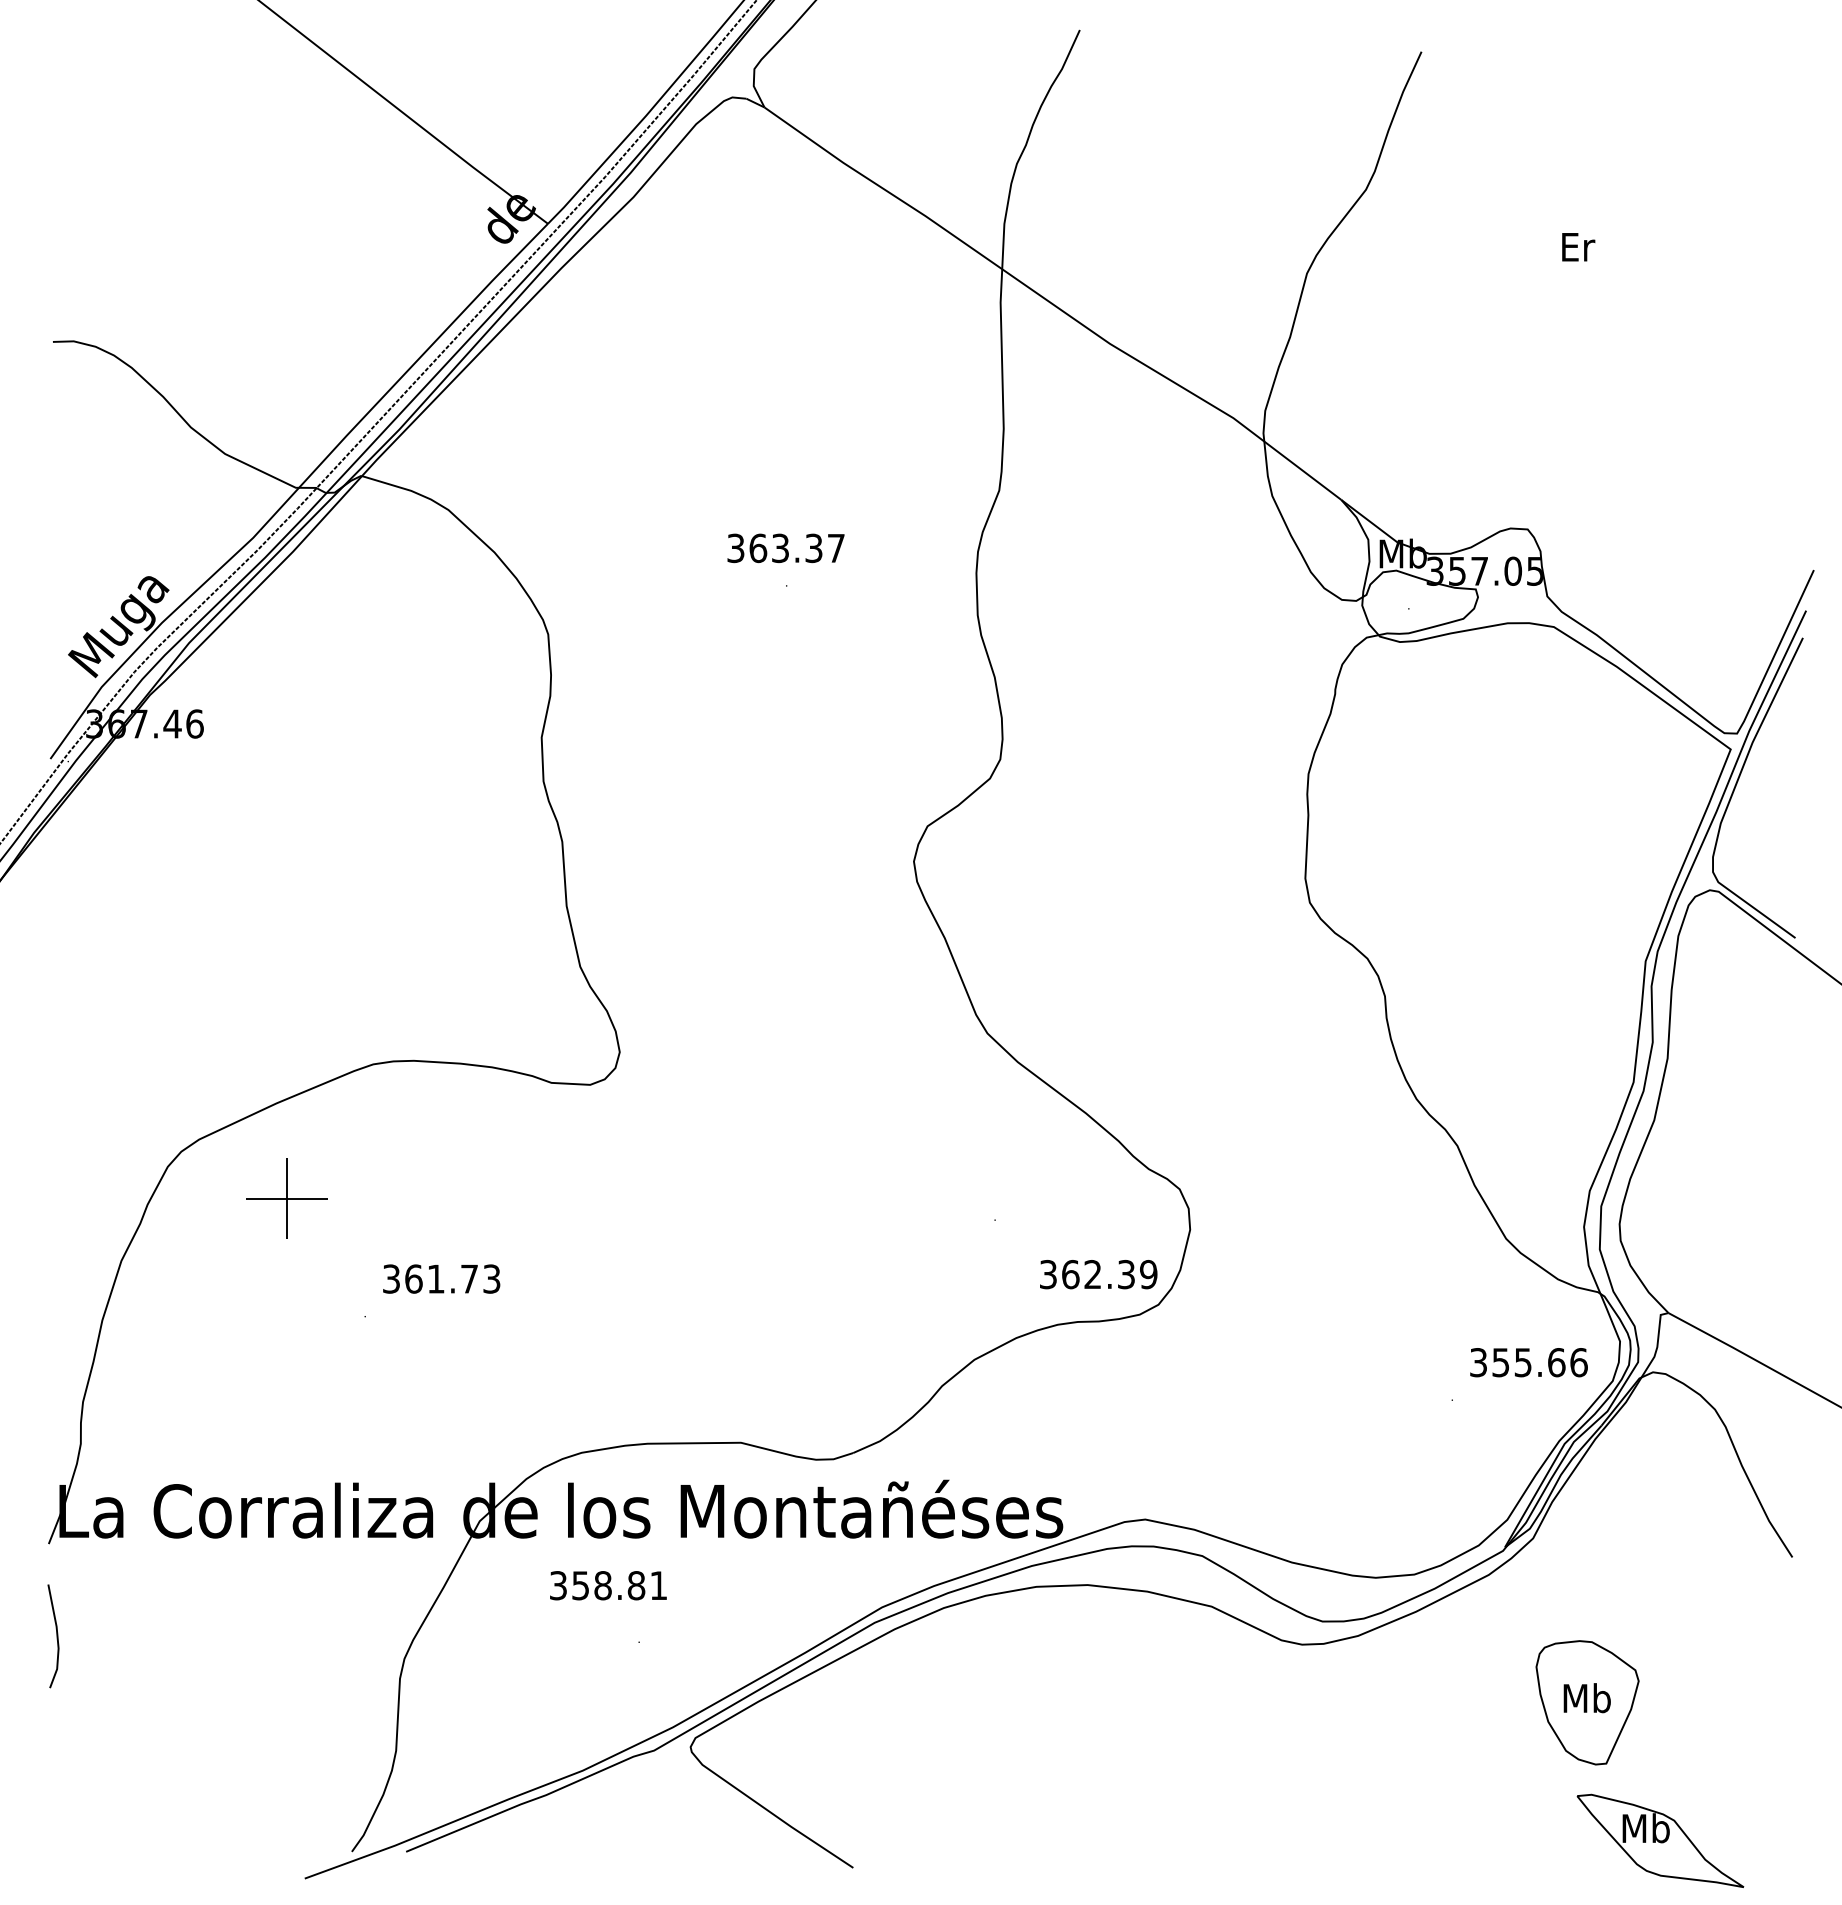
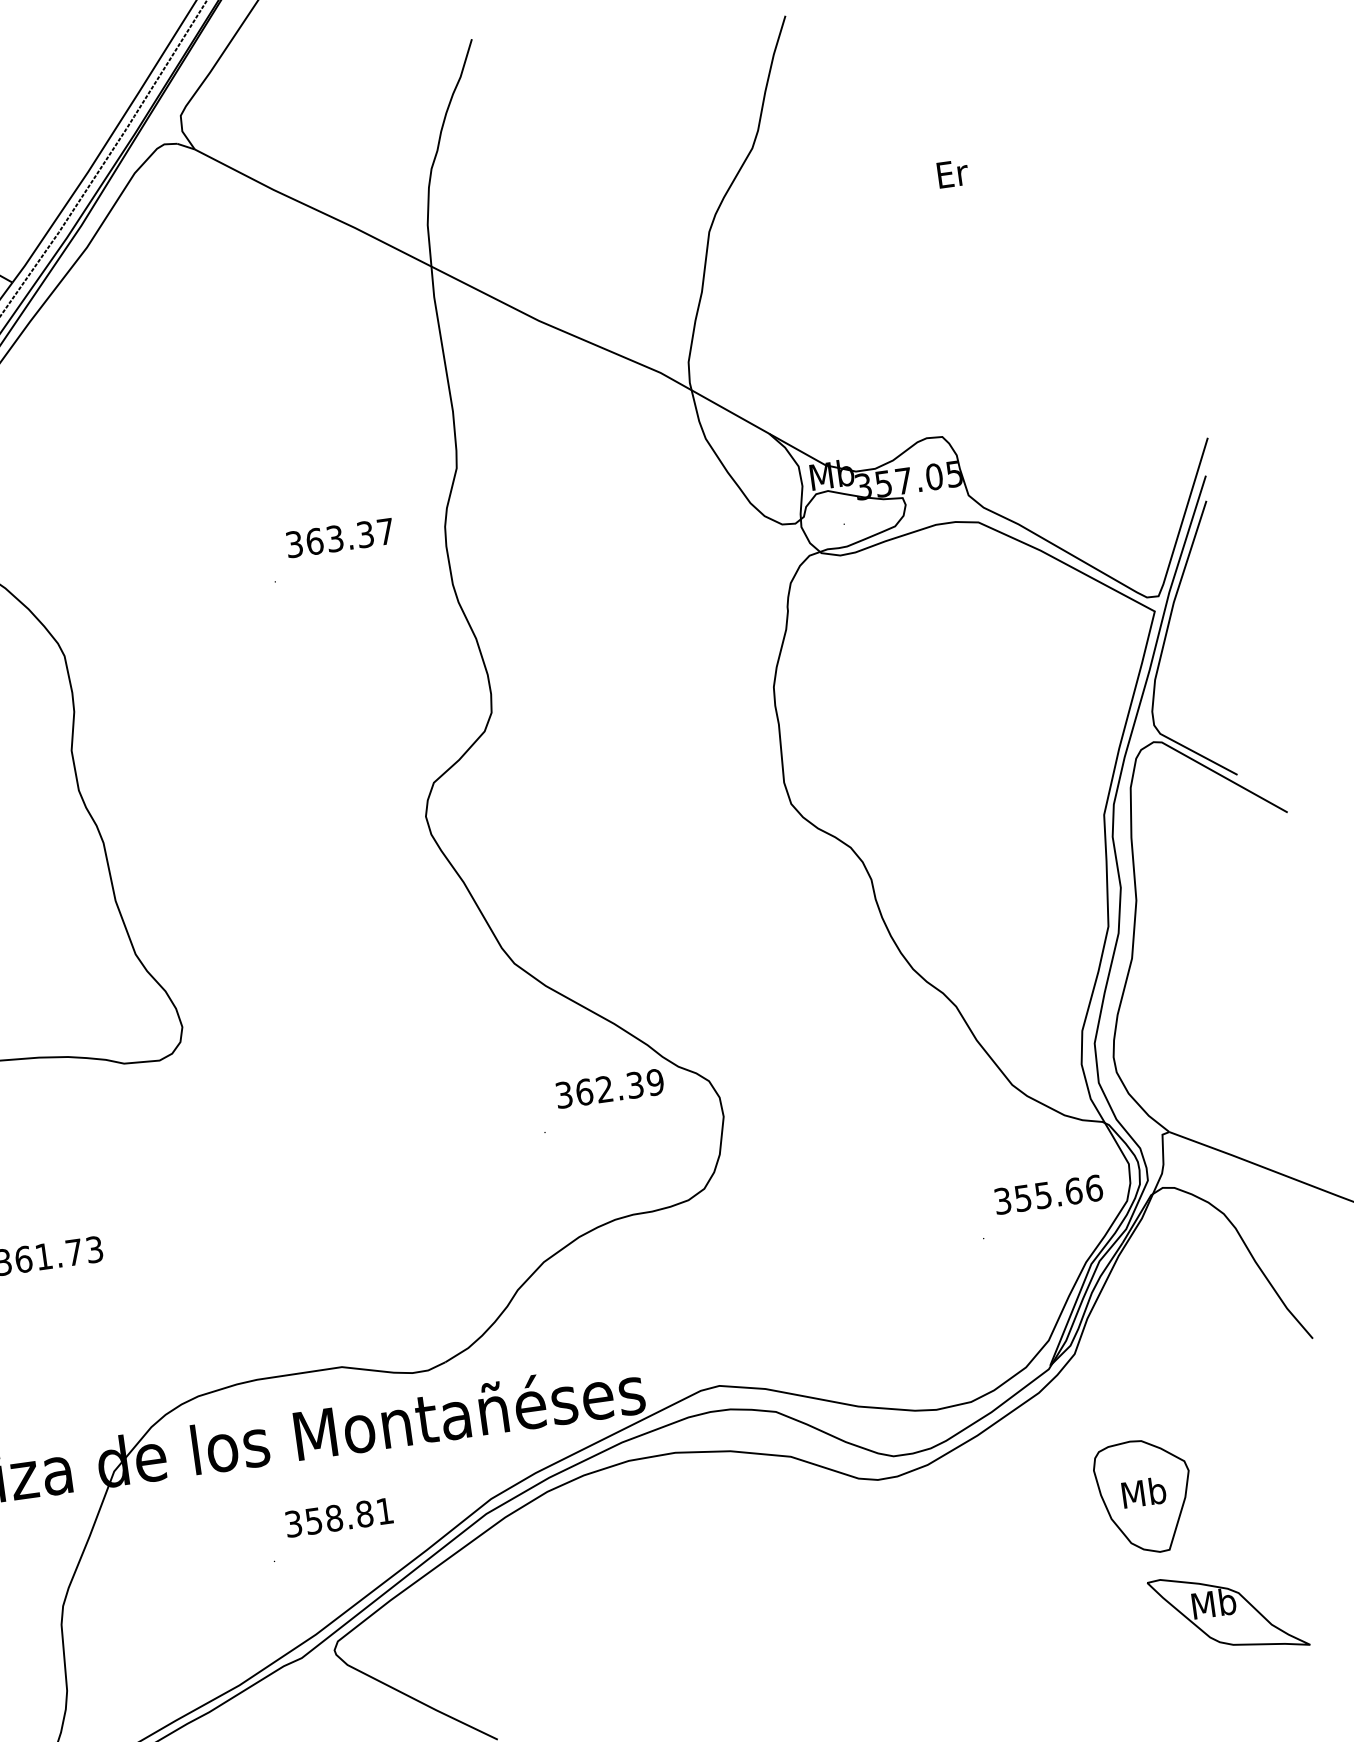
text: (785, 548) -> (339, 538), moved
text: (1098, 1274) -> (609, 1088), moved
text: (608, 1585) -> (339, 1517), moved

